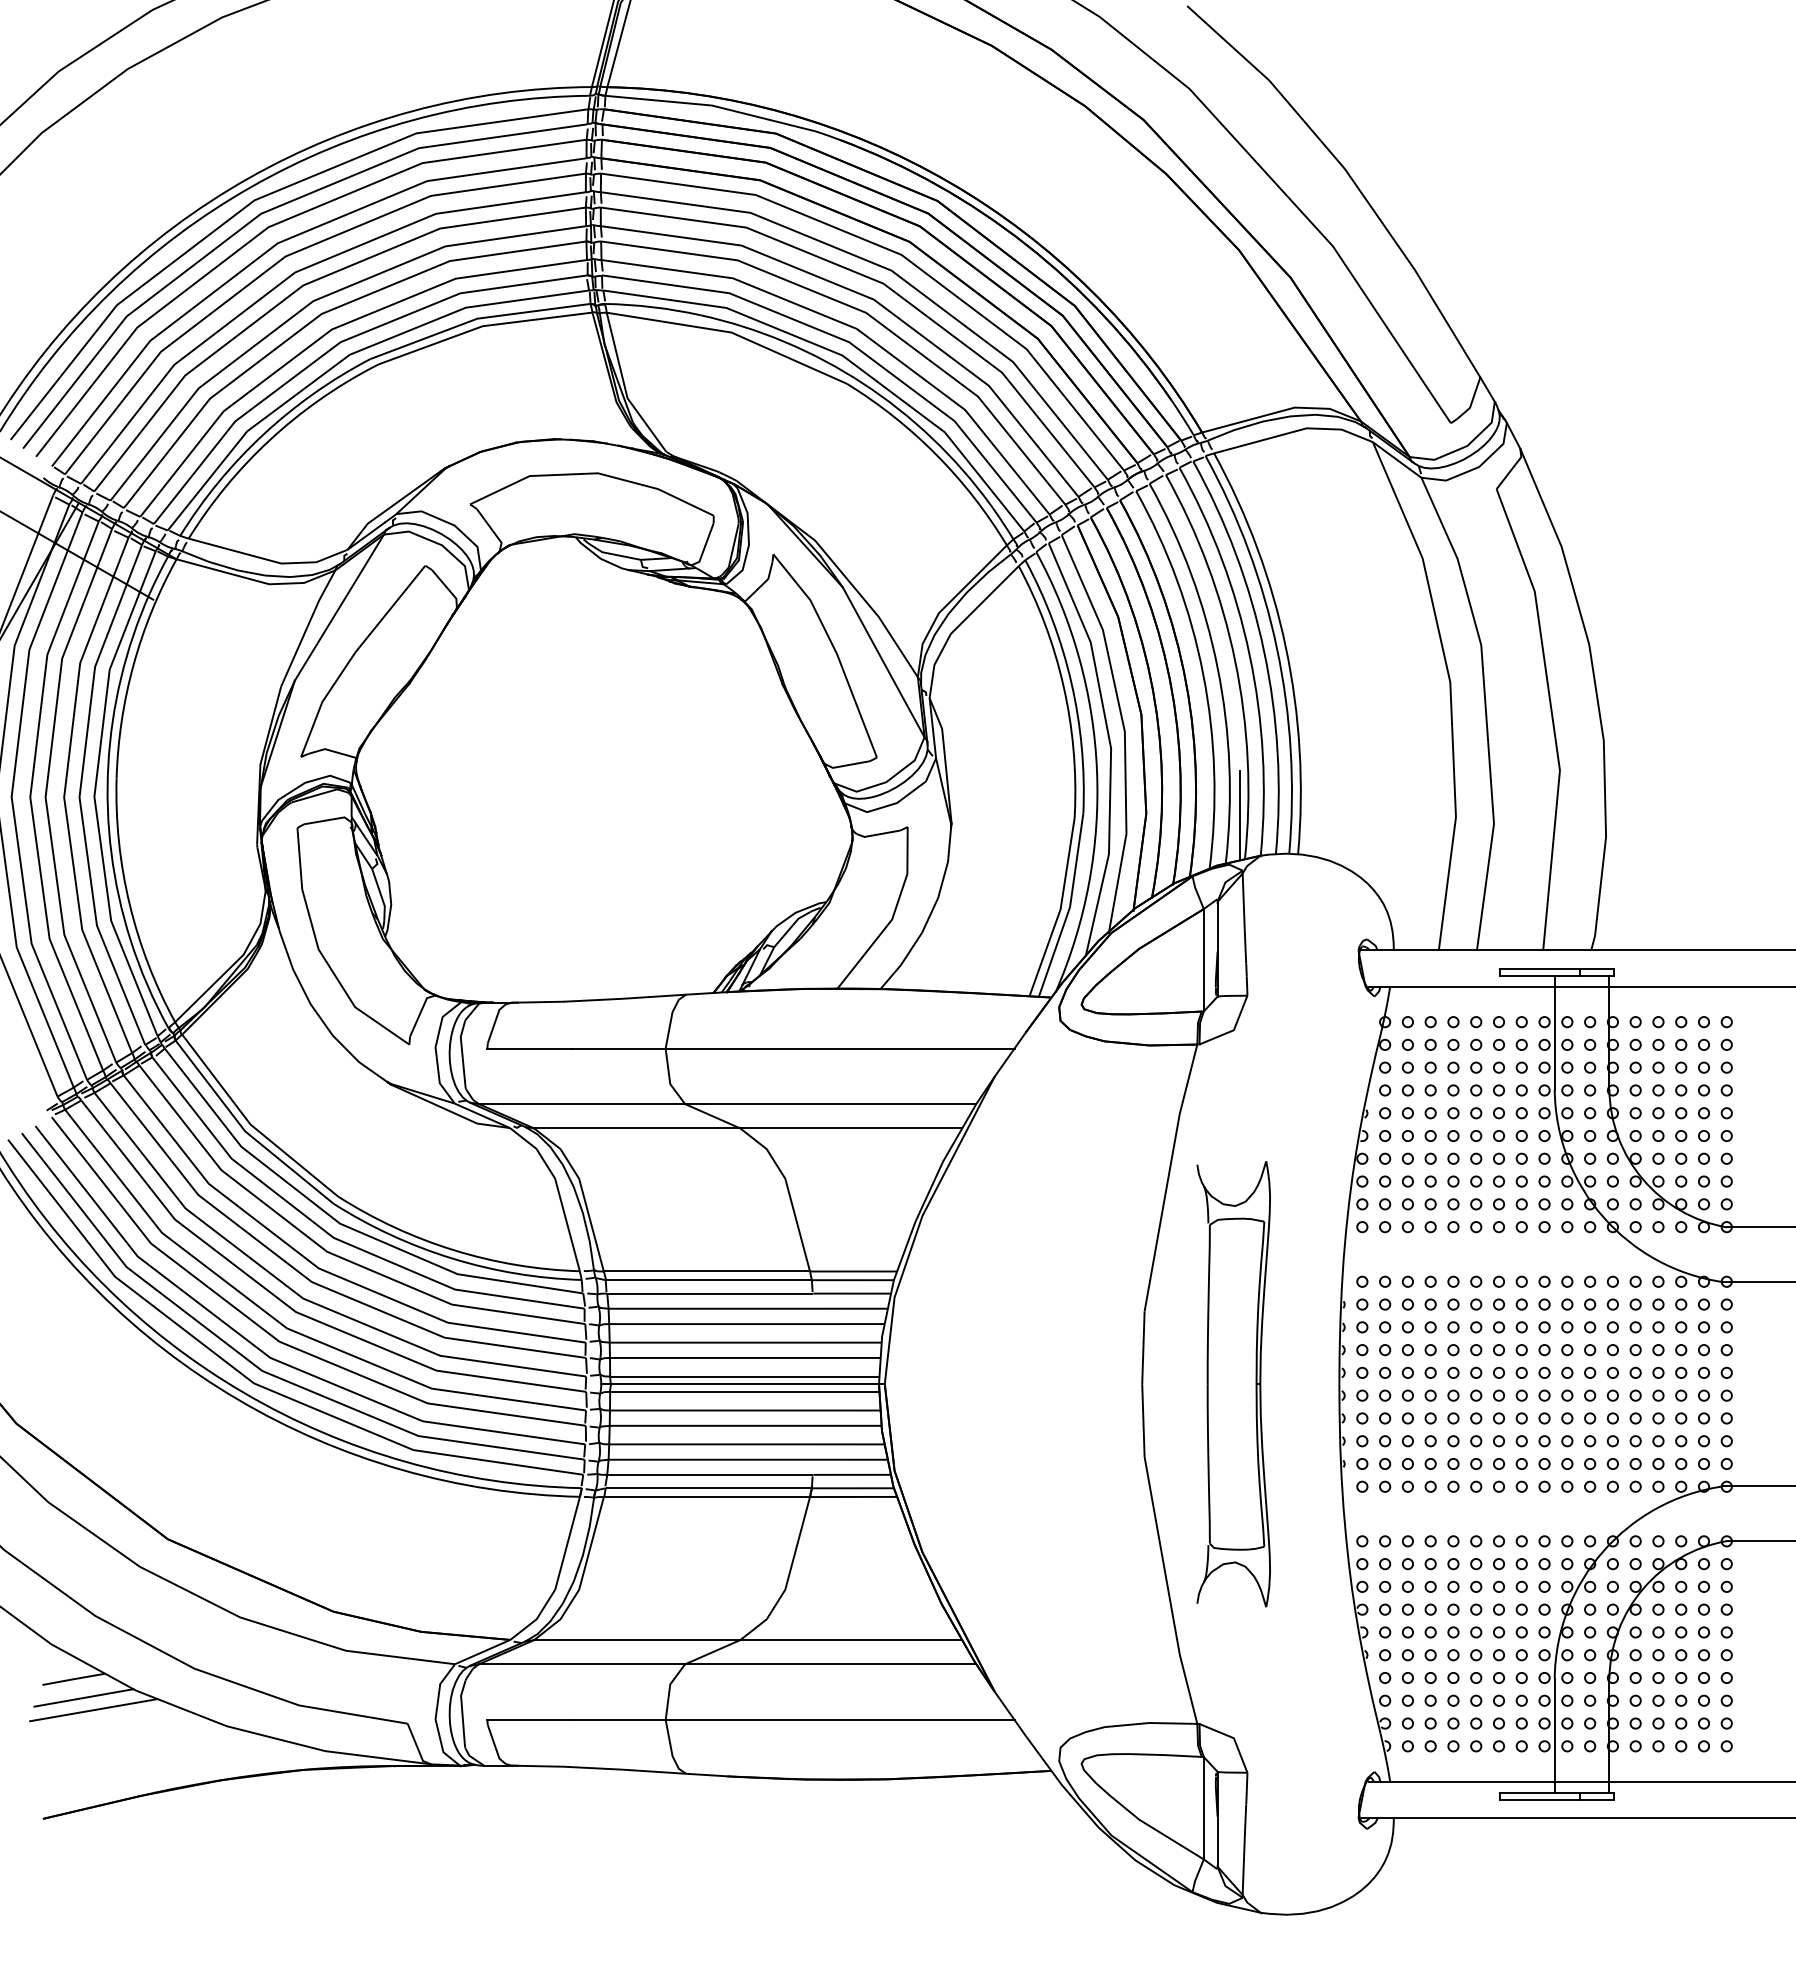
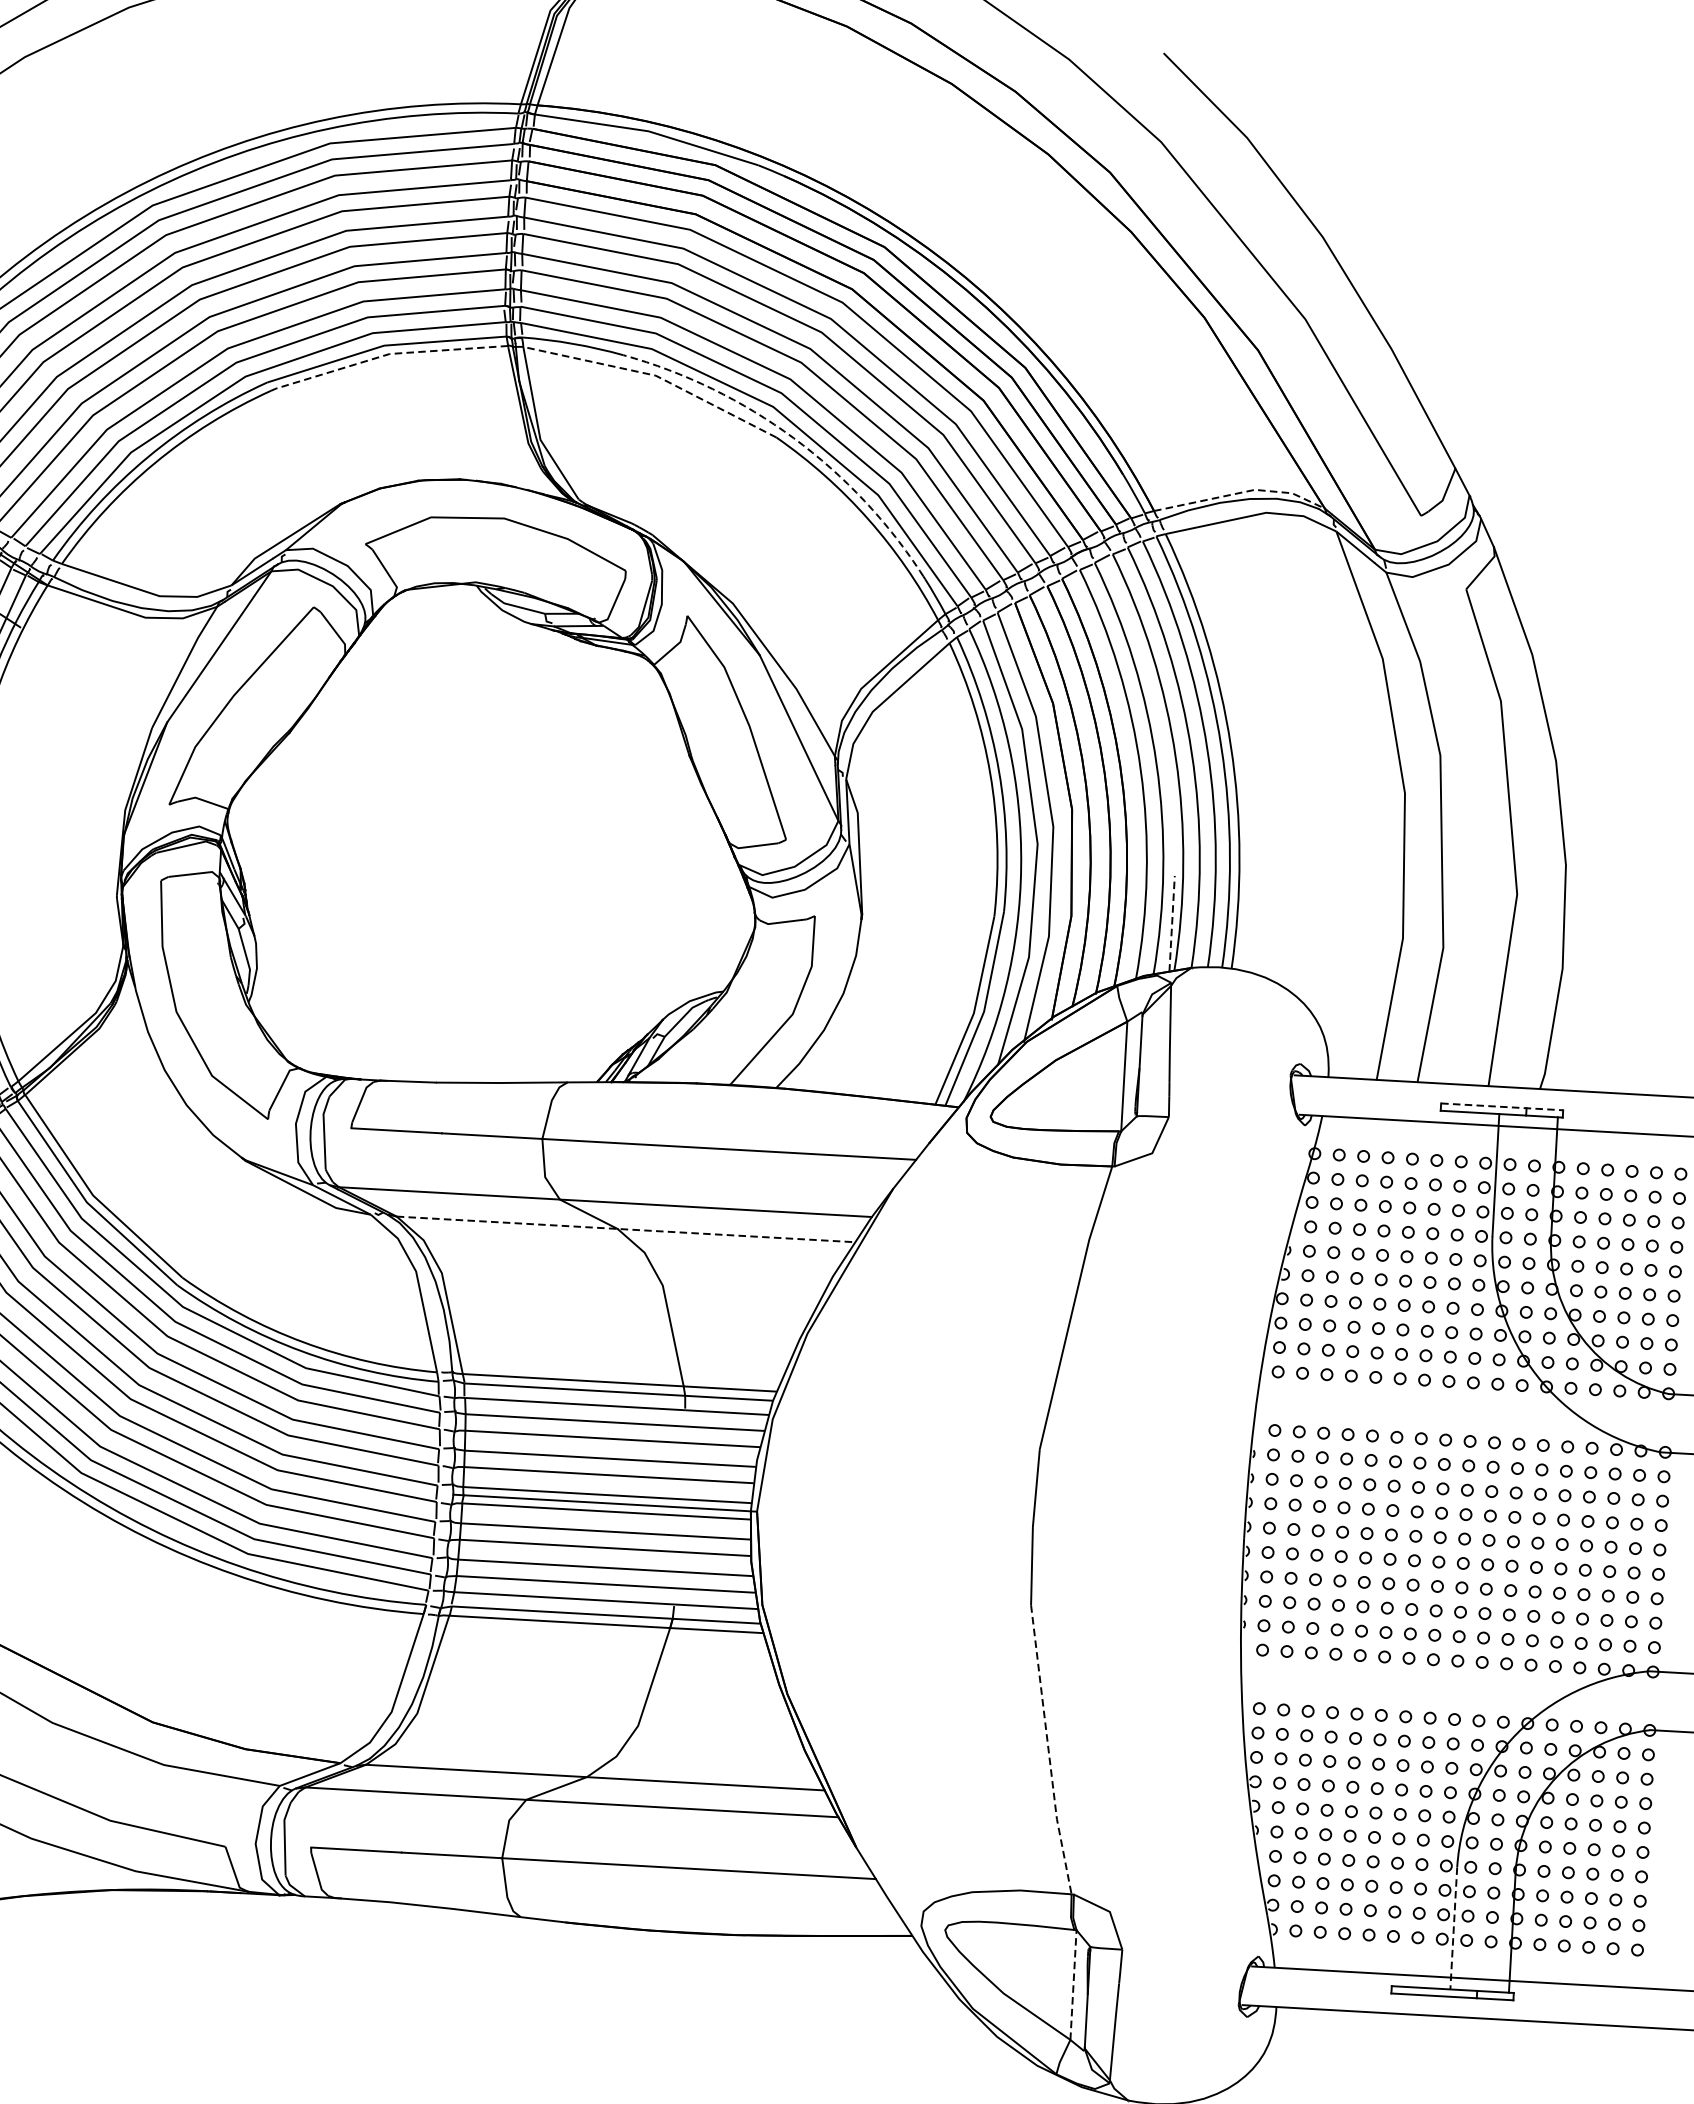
line: (482, 326) -> (389, 354), solid -> dashed
line: (731, 332) -> (655, 375), solid -> dashed
arc: (863, 383) -> (794, 438), solid -> dashed
line: (1283, 410) -> (1242, 492), solid -> dashed
line: (1240, 815) -> (1172, 923), solid -> dashed
line: (1556, 968) -> (1501, 1106), solid -> dashed
line: (748, 1128) -> (626, 1229), solid -> dashed
part: (1233, 1384) -> (1130, 1532), removed
line: (1168, 1591) -> (1048, 1750), solid -> dashed
line: (1554, 1735) -> (1453, 1928), solid -> dashed
line: (1203, 1807) -> (1073, 1984), solid -> dashed

